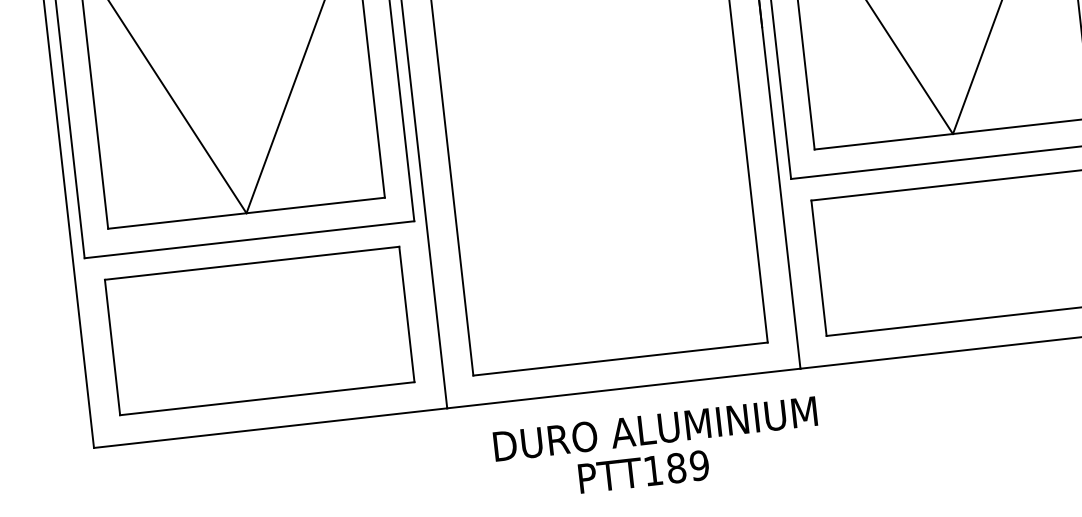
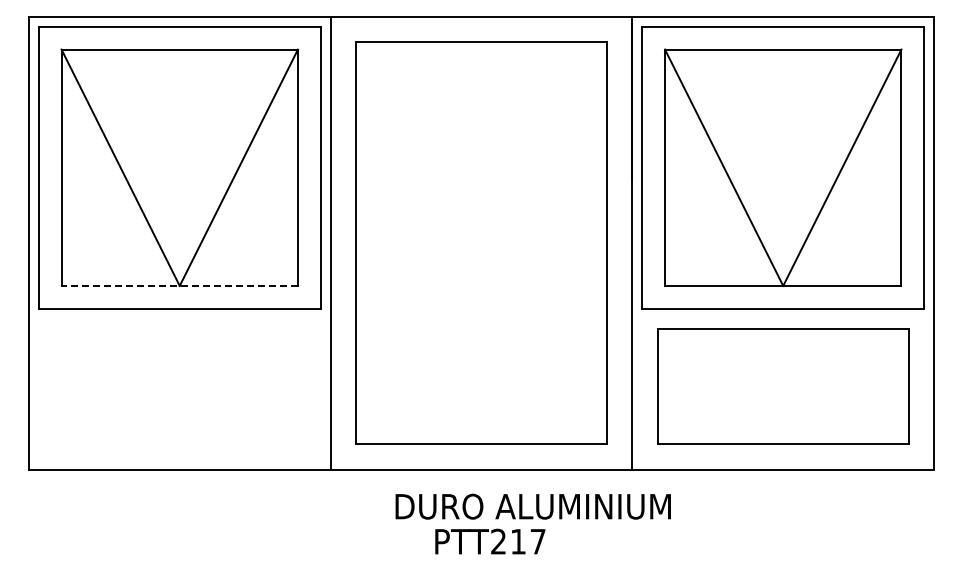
line: (246, 212) -> (179, 285), solid -> dashed
part: (259, 330) -> (179, 386), removed
text: (654, 428) -> (532, 506), moved
text: (676, 467) -> (518, 541), PTT189 -> PTT217

